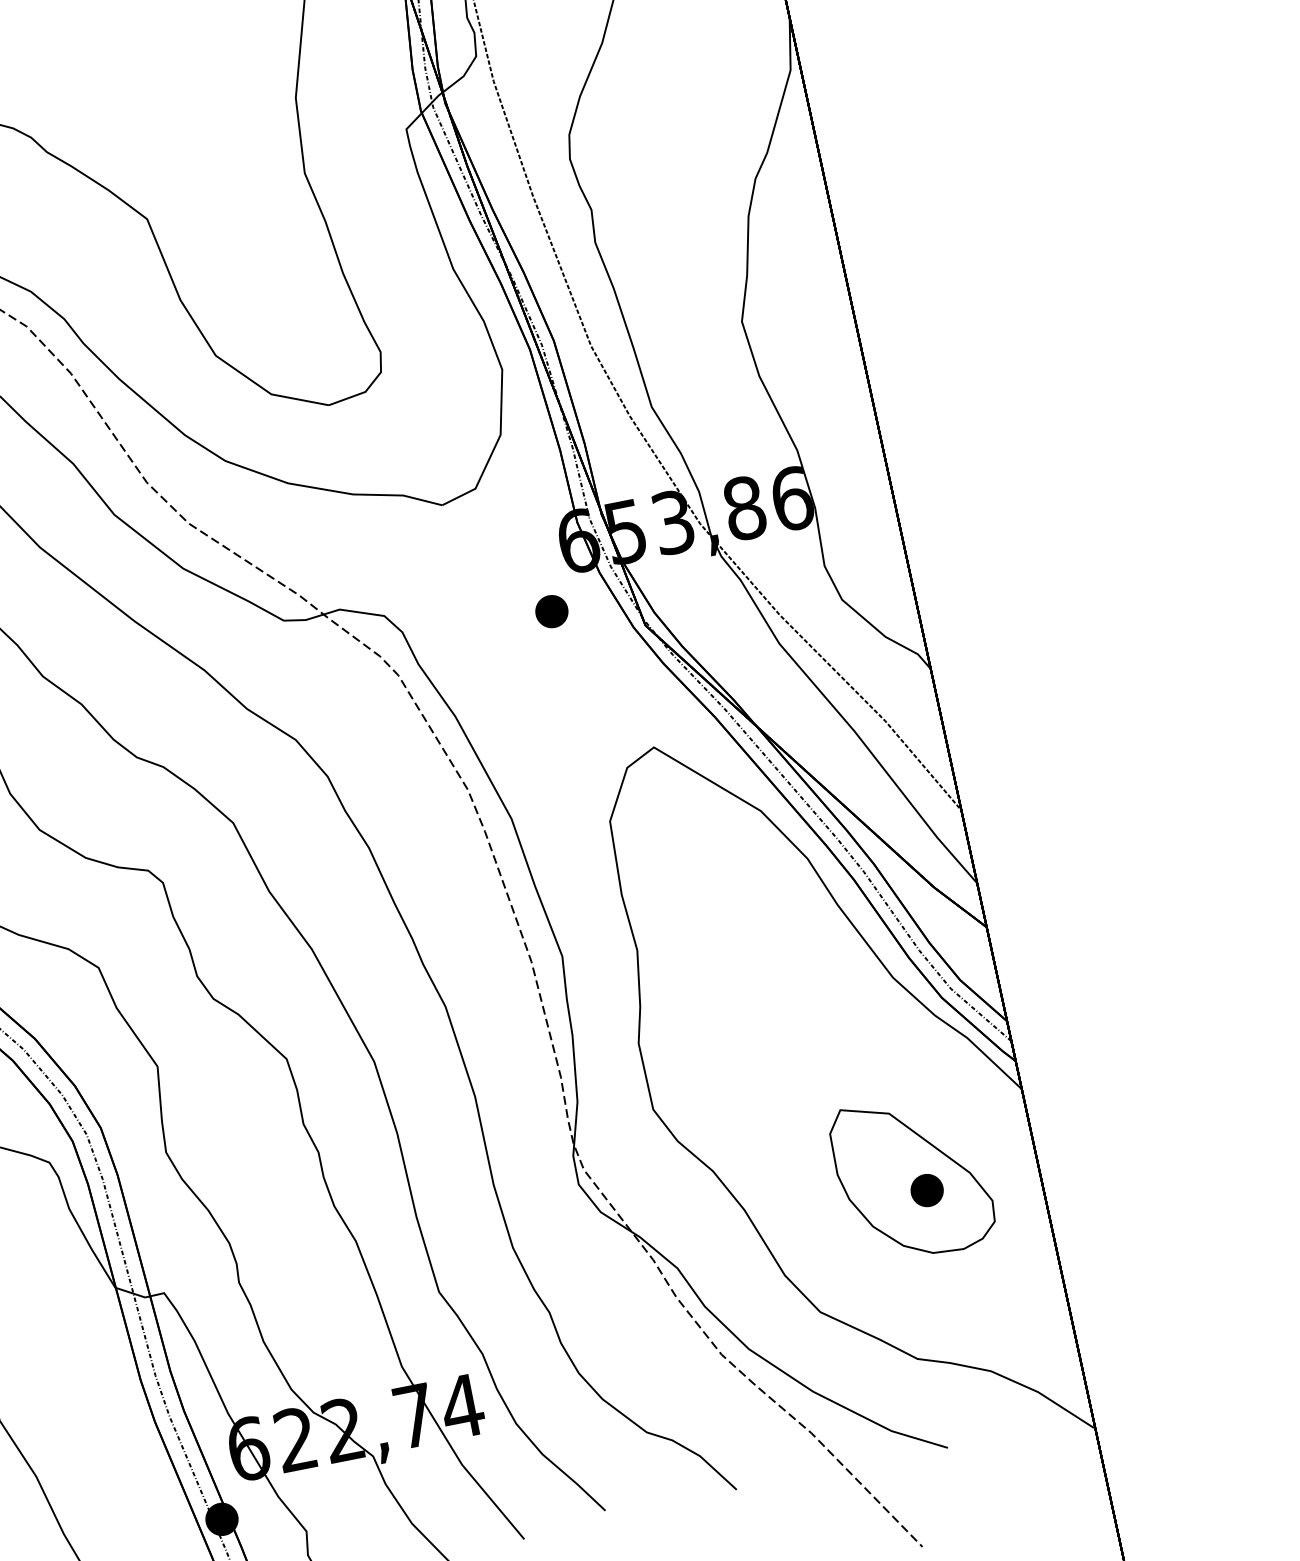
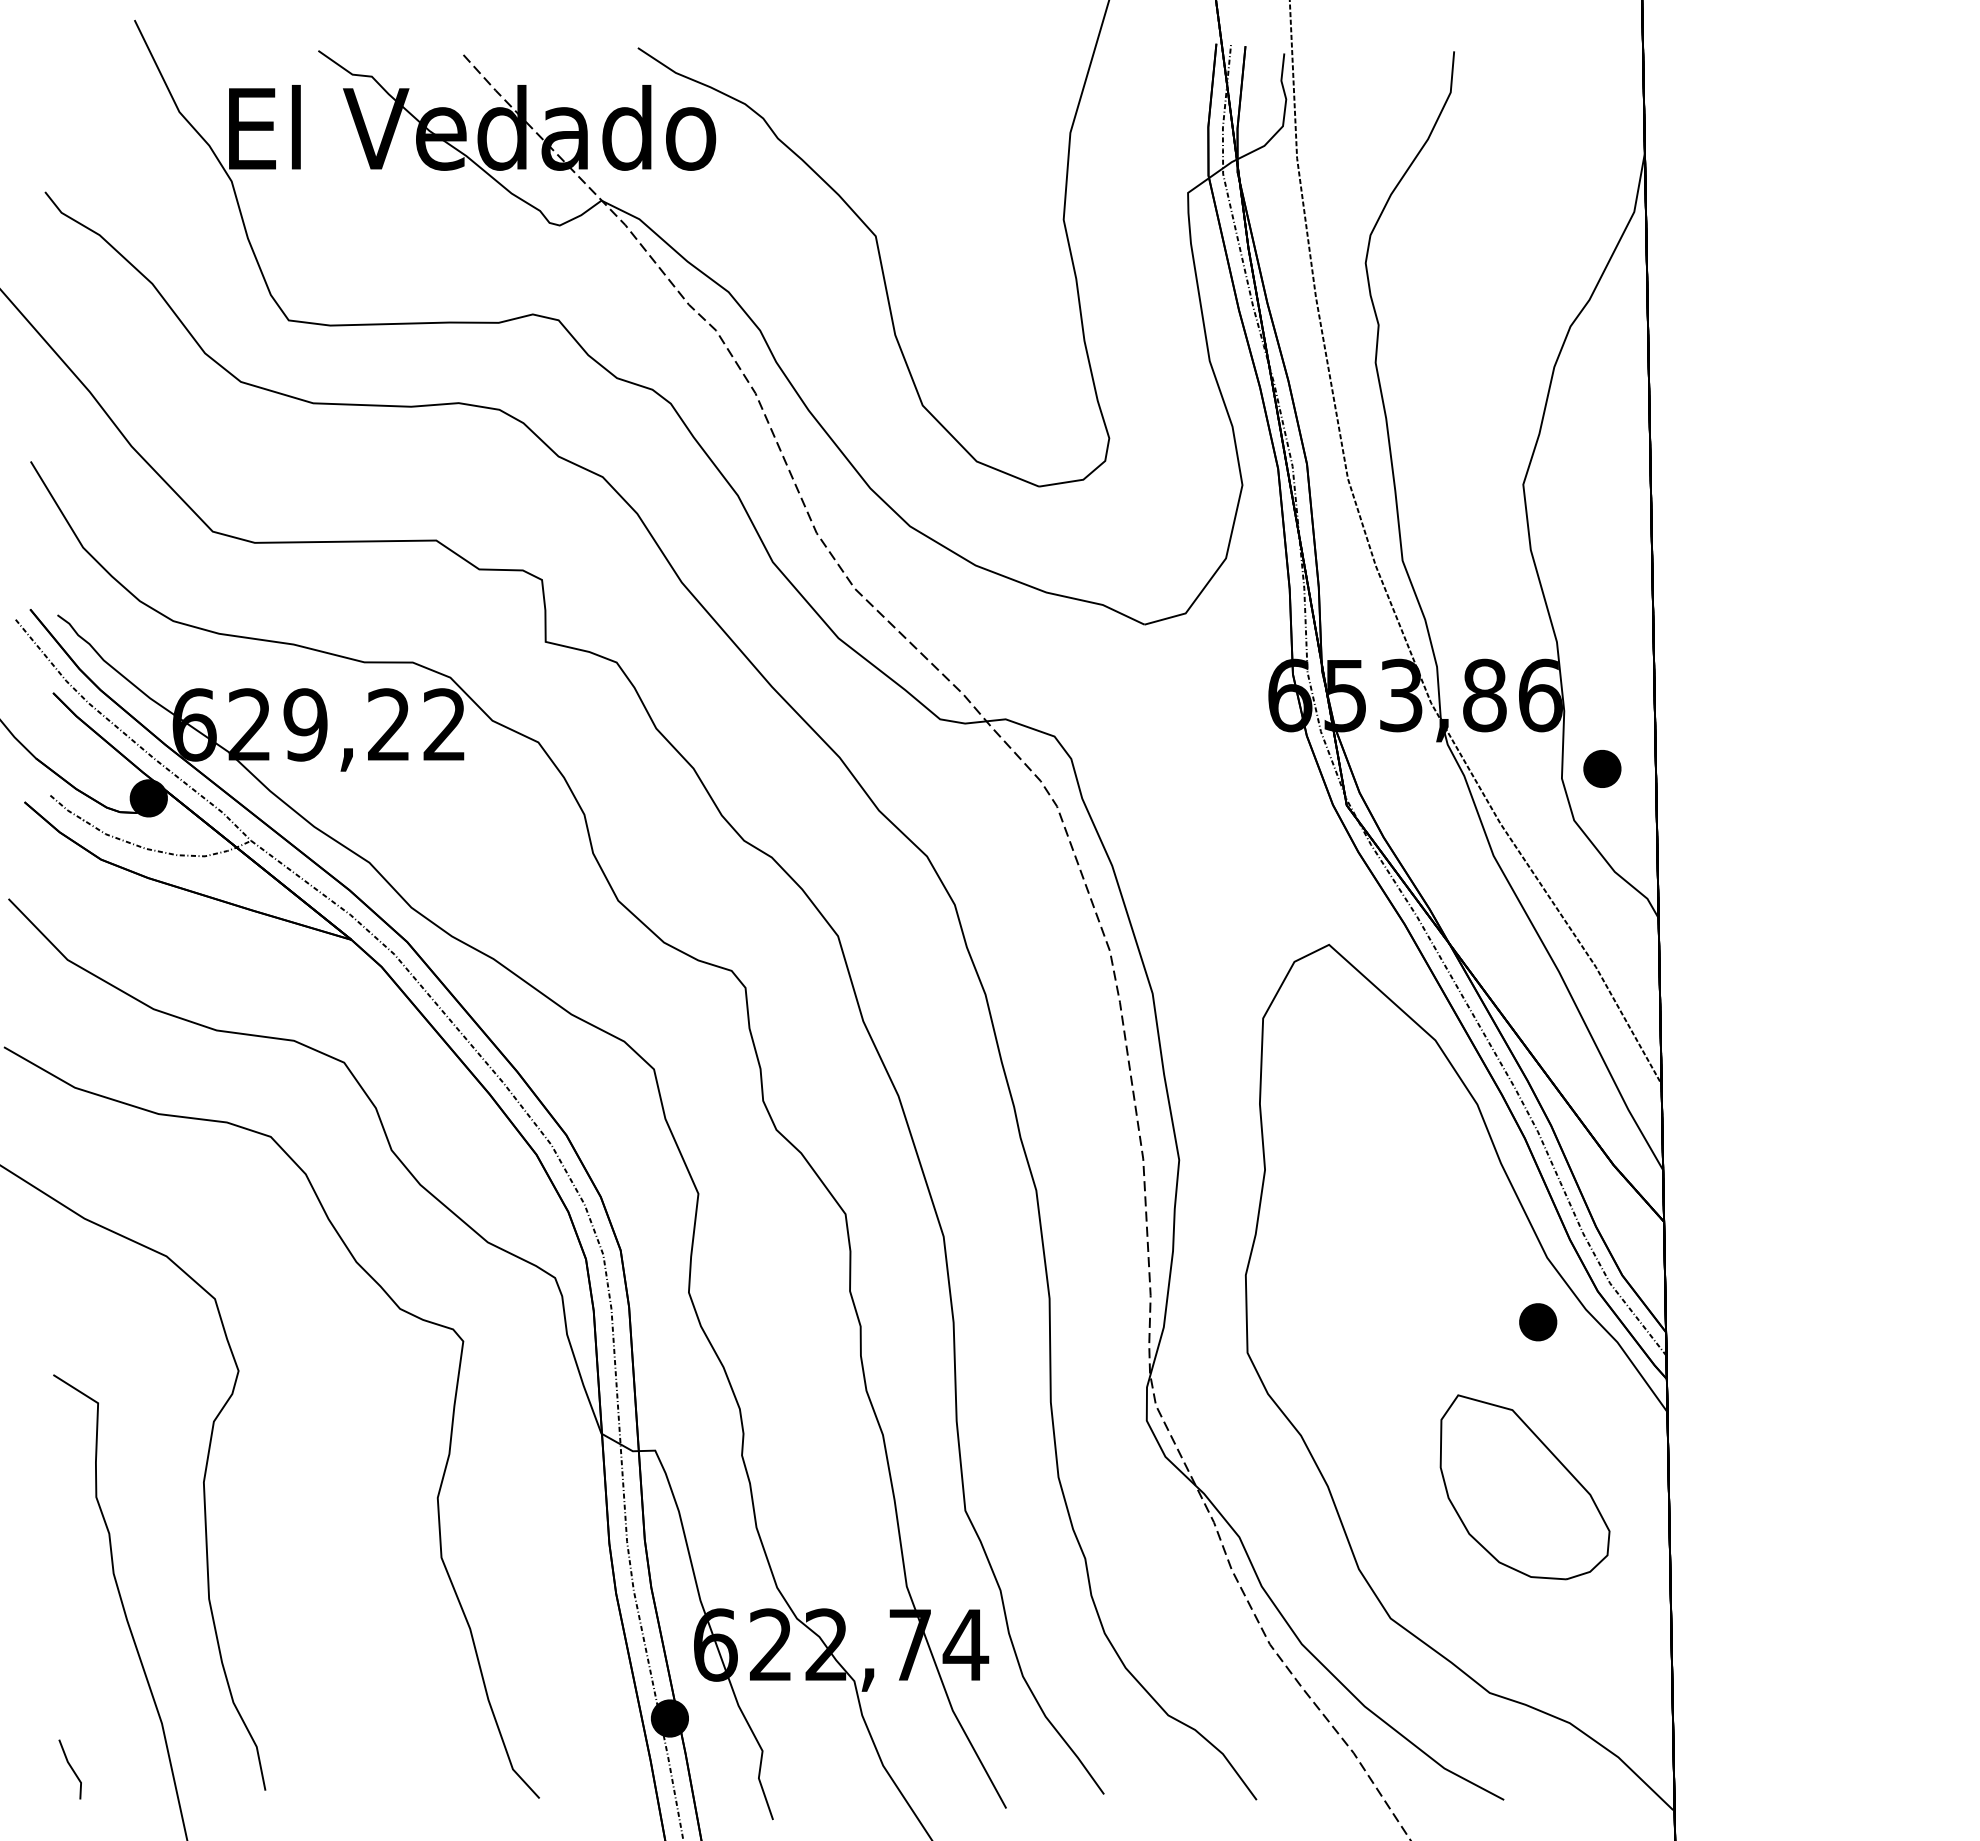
part: (551, 611) -> (1602, 768), moved
part: (927, 1190) -> (1538, 1322), moved

